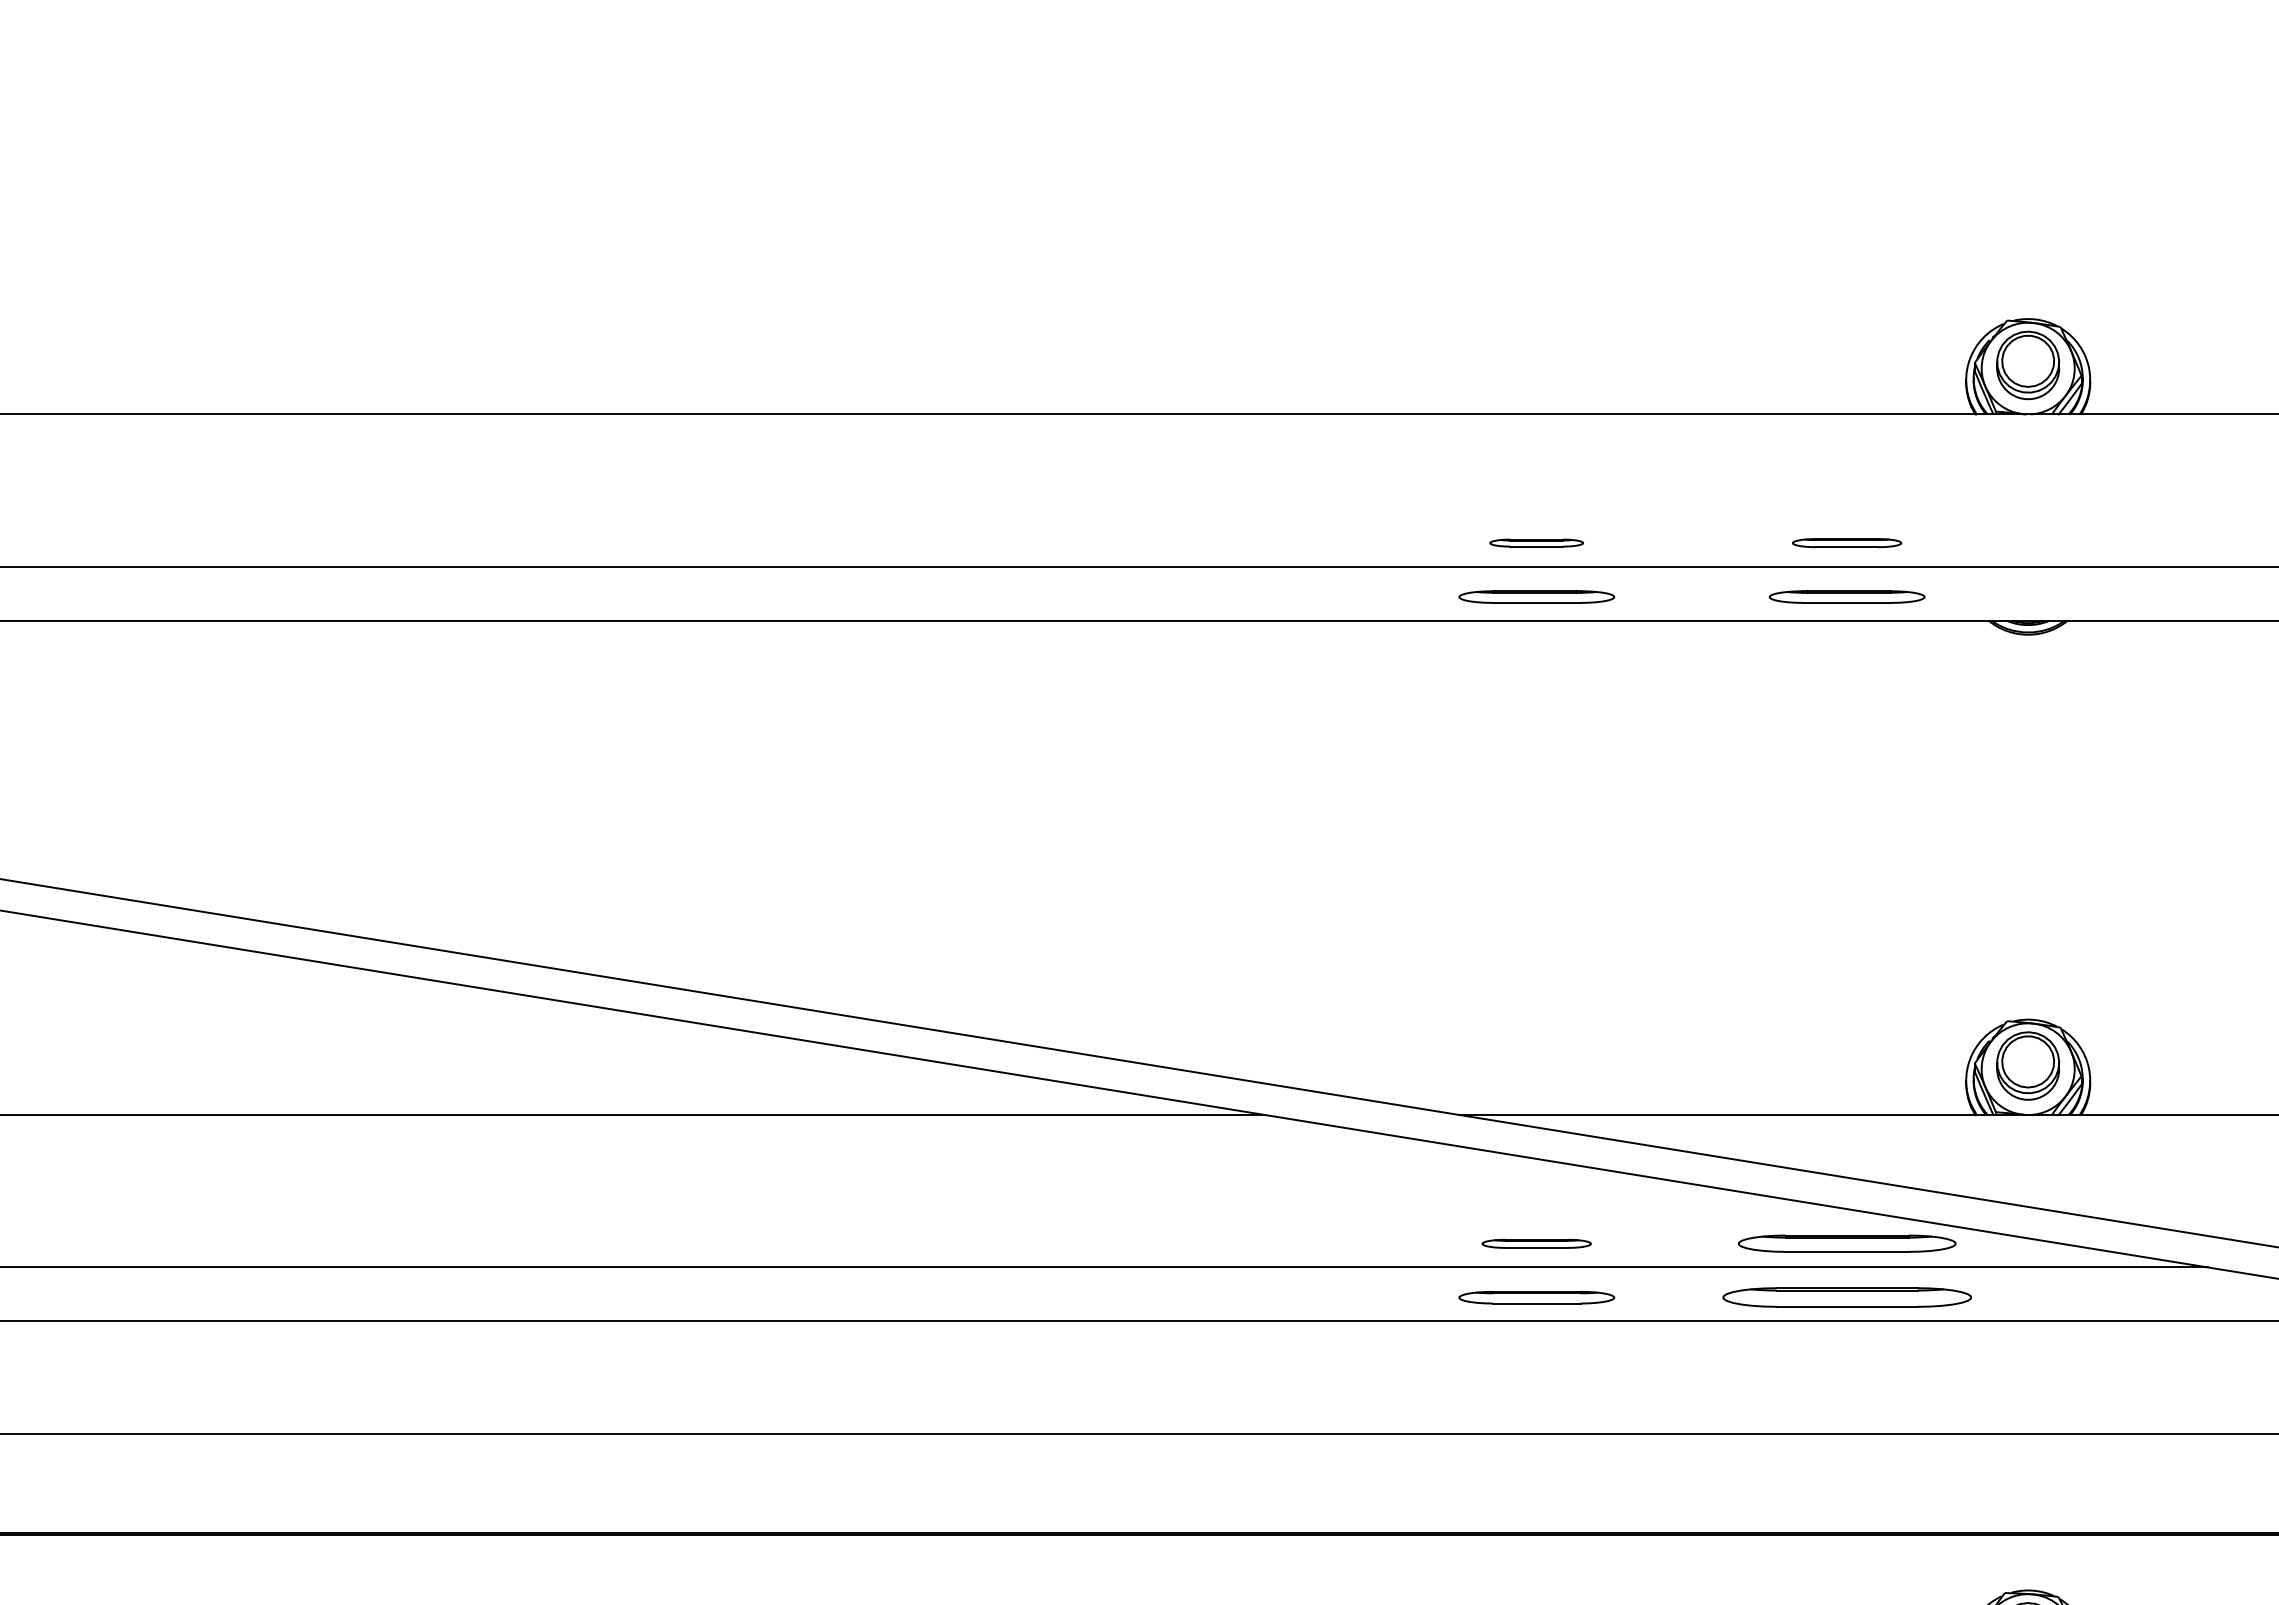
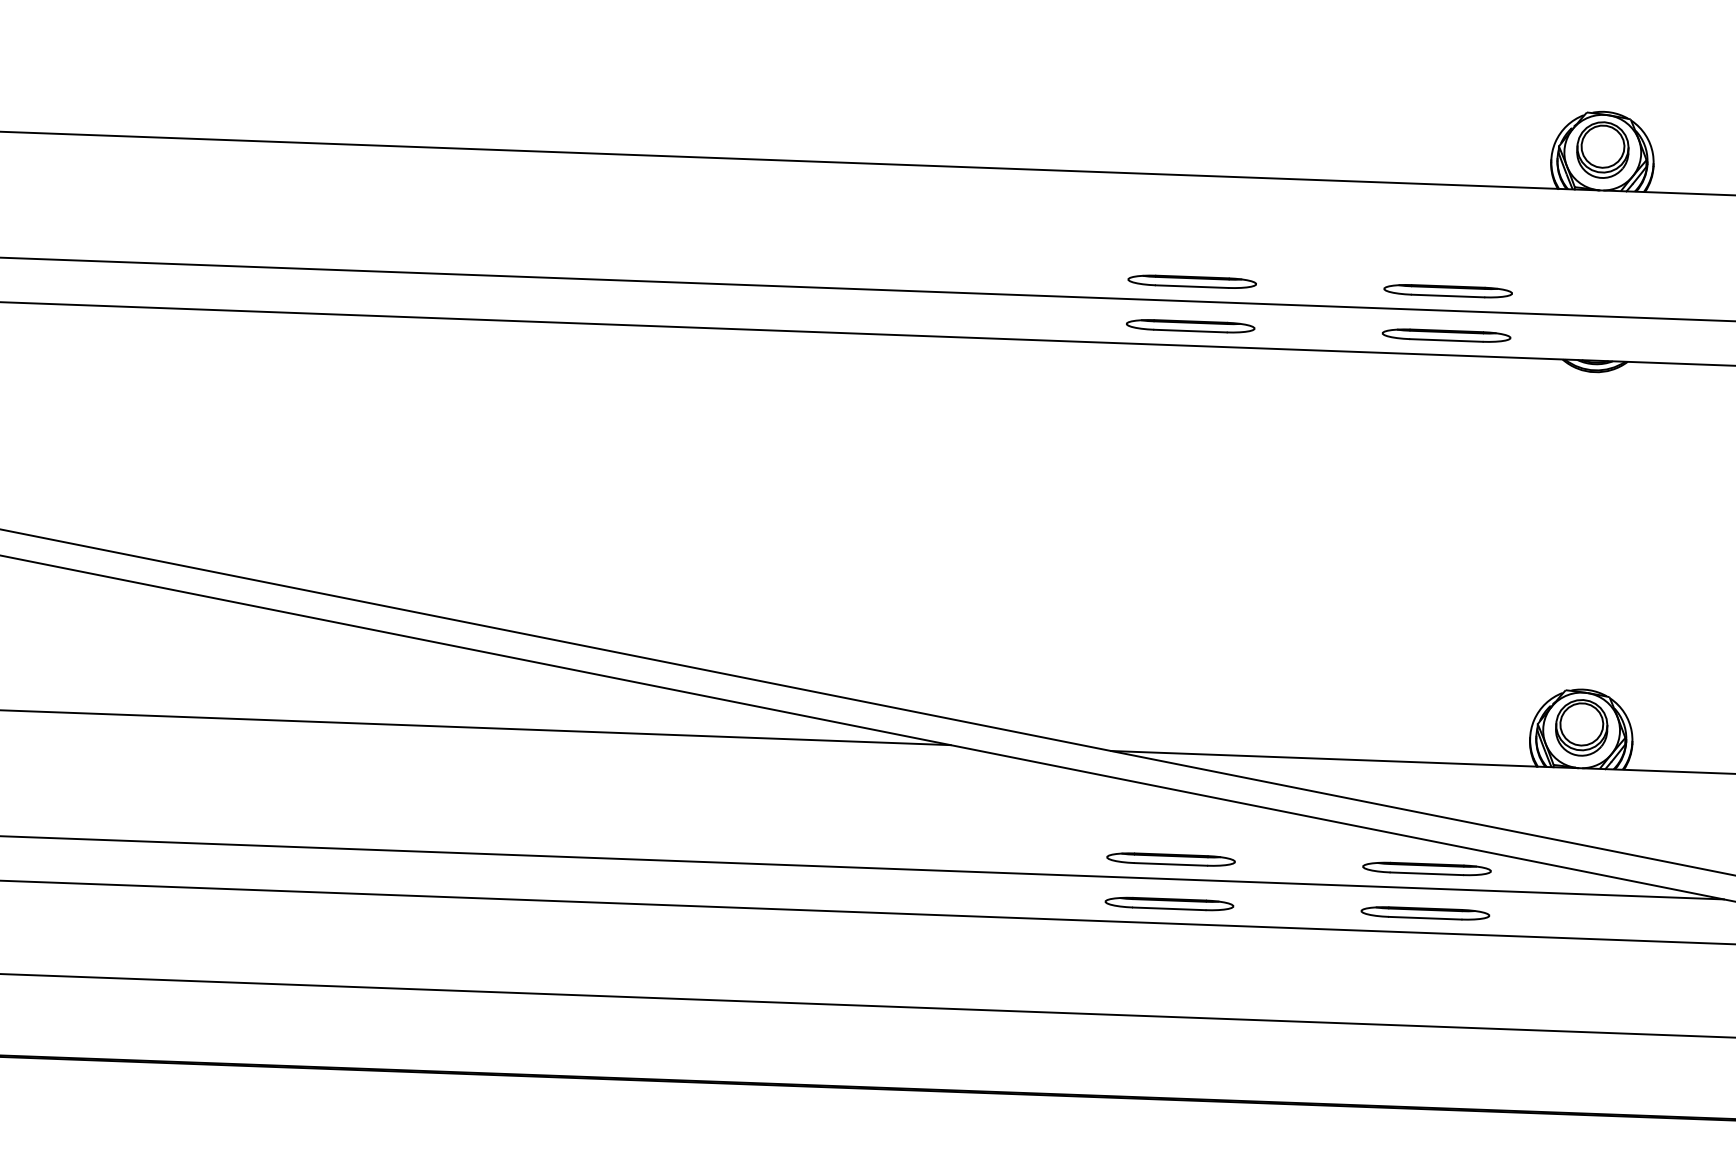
part: (1536, 542) -> (1192, 281), size x1.67
part: (1846, 542) -> (1447, 290), size x1.43
part: (1536, 1243) -> (1170, 859), size x1.43
part: (1846, 1243) -> (1426, 868), size x0.71
part: (1846, 1297) -> (1424, 913), size x0.62

